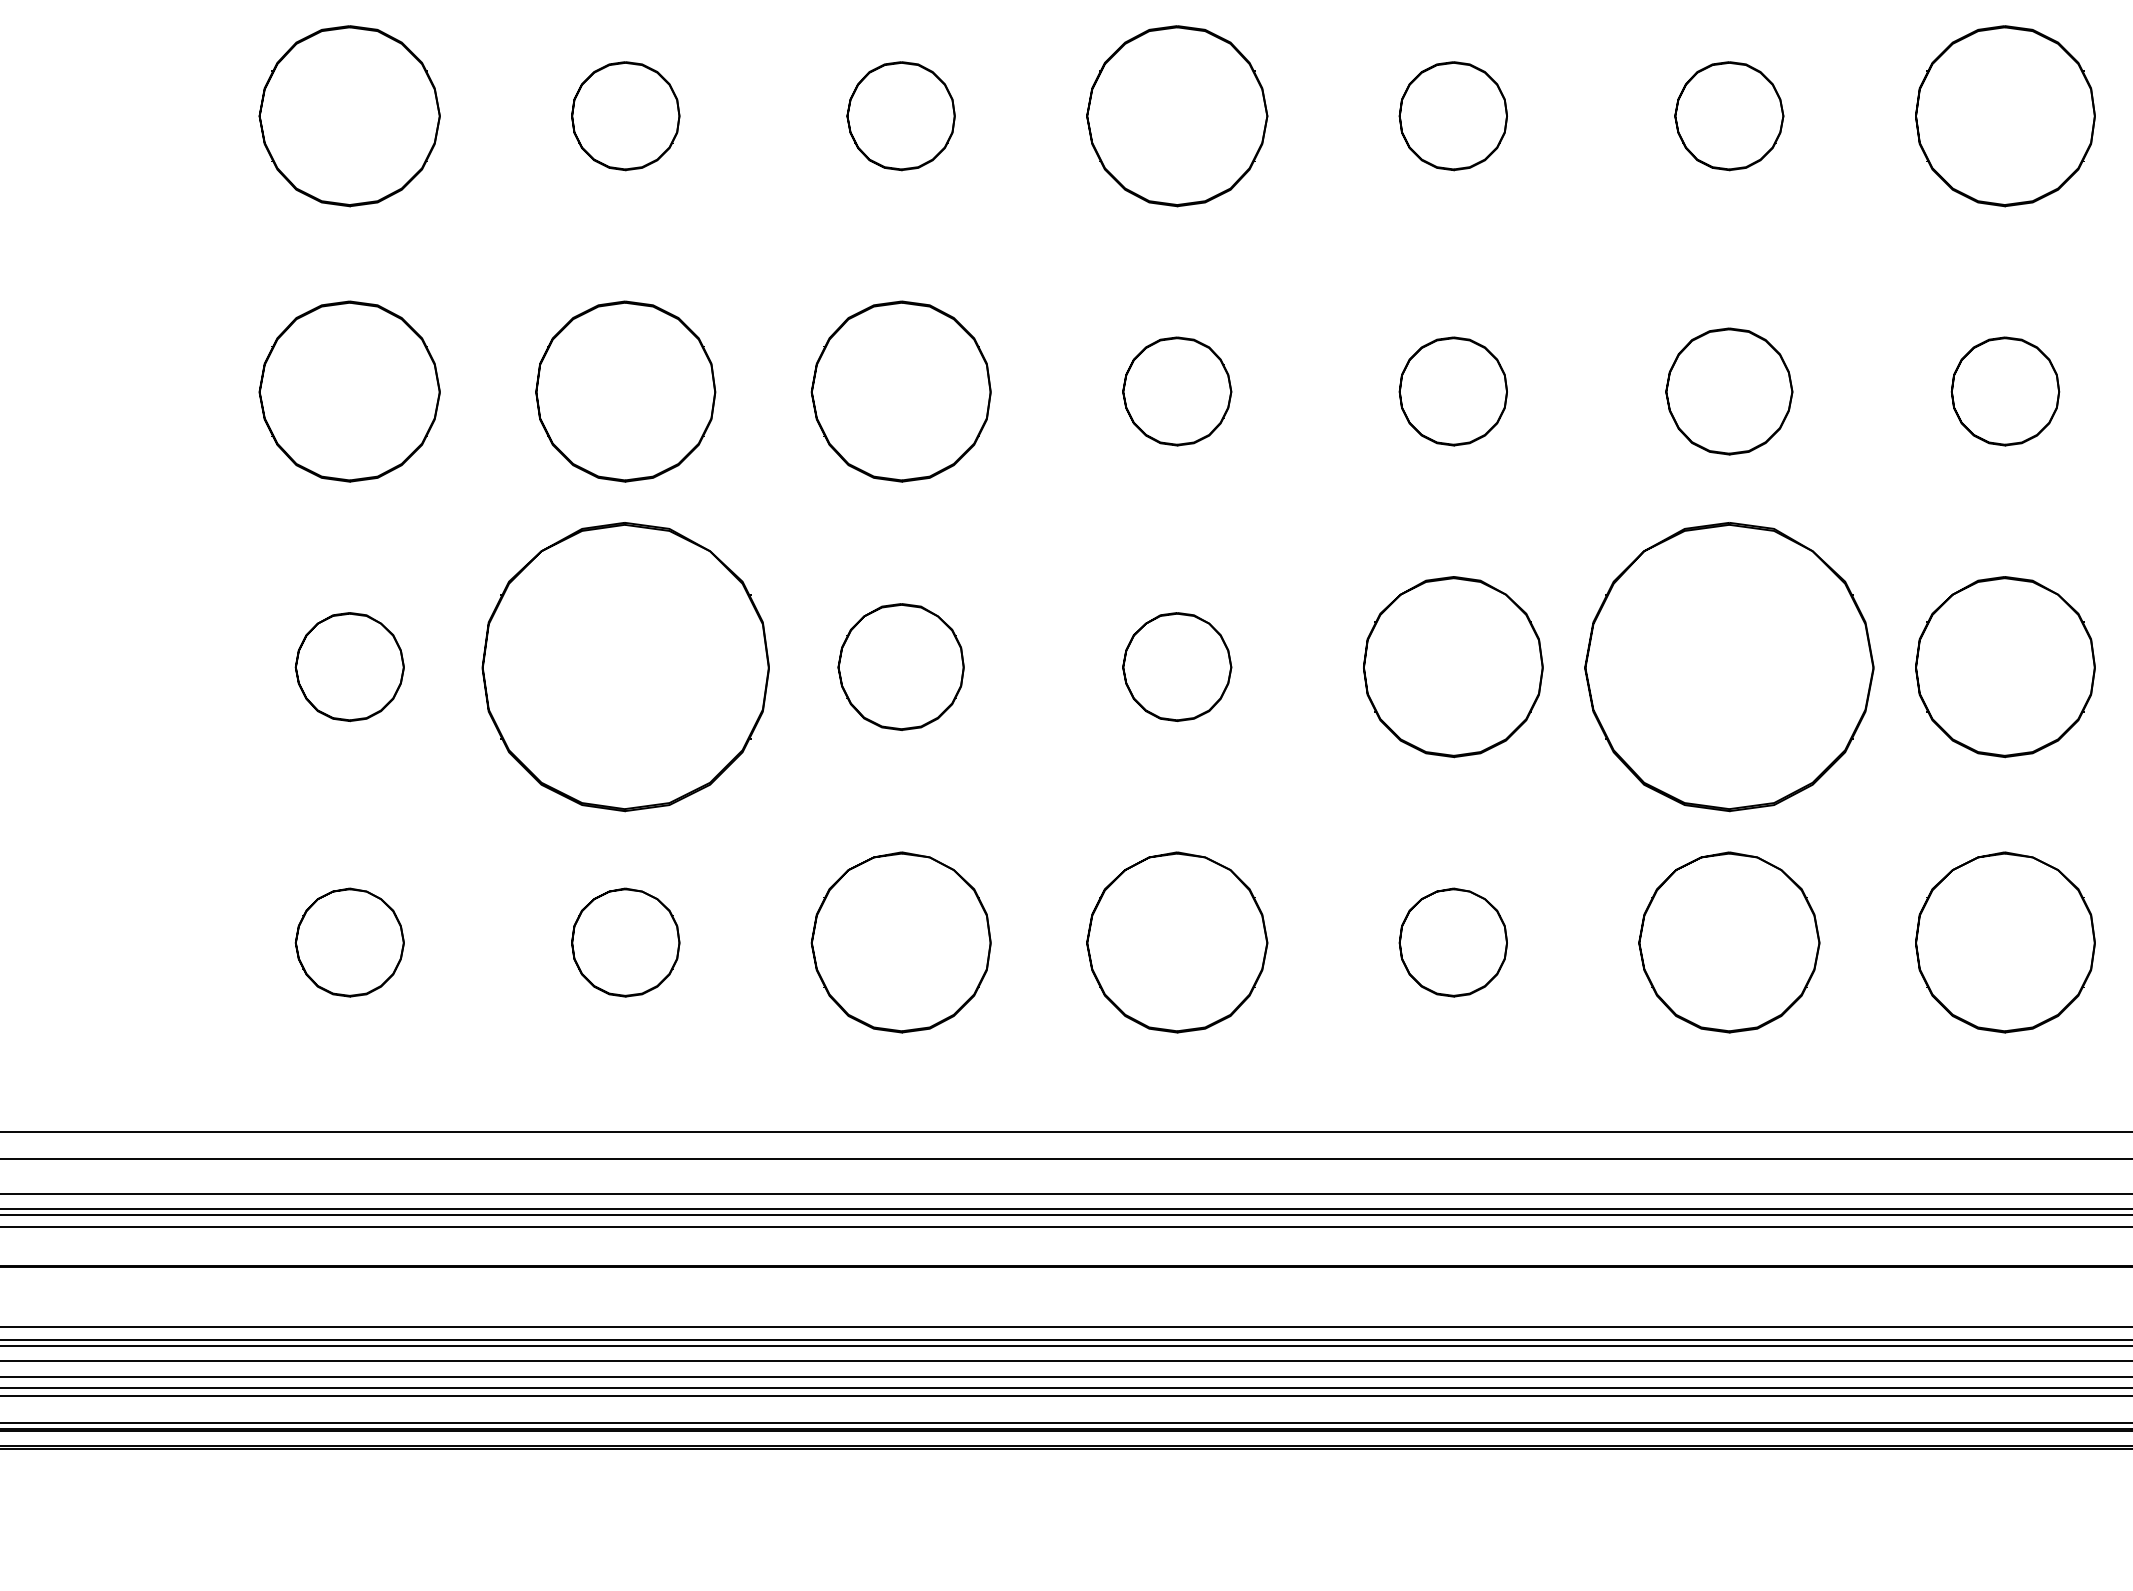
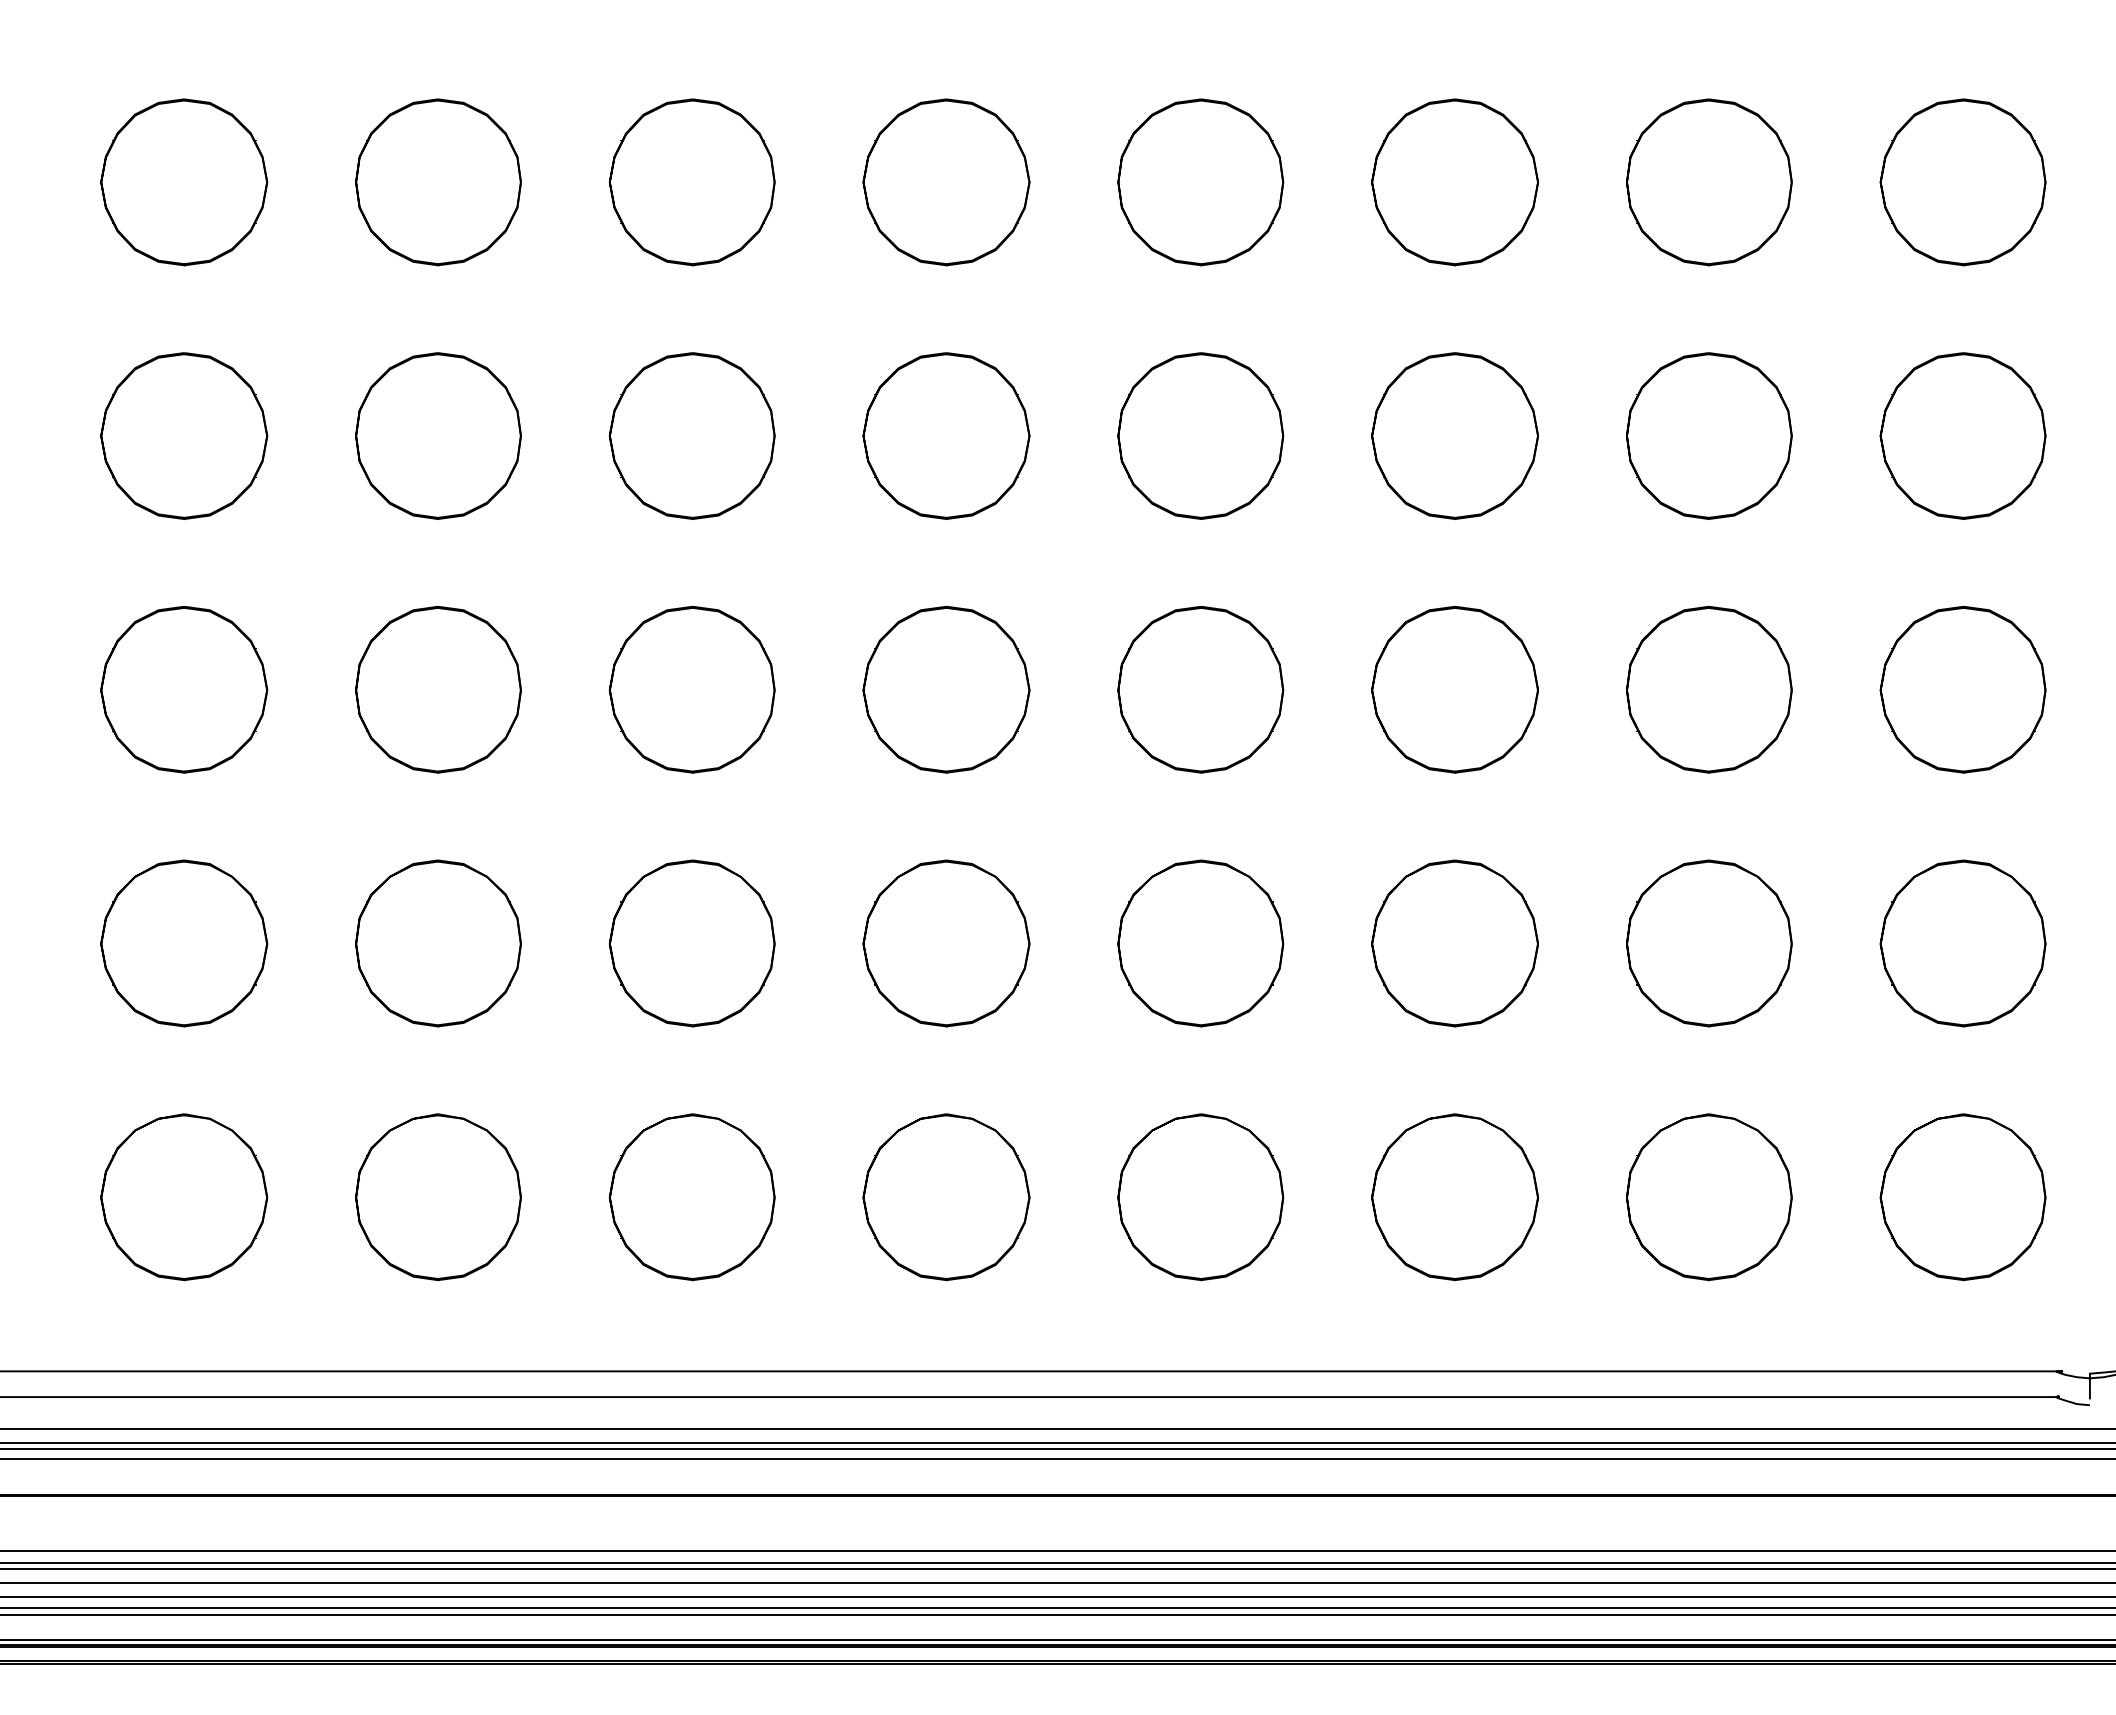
part: (625, 115) -> (438, 435), size x1.67
part: (900, 115) -> (691, 435), size x1.67
part: (1453, 115) -> (1200, 435), size x1.67
part: (1728, 115) -> (1454, 435), size x1.67
part: (1177, 391) -> (946, 689), size x1.67
part: (1453, 391) -> (1200, 689), size x1.67
part: (1728, 391) -> (1454, 689), size x1.43
part: (2005, 391) -> (1709, 689), size x1.67
part: (350, 667) -> (184, 943), size x1.67
part: (625, 667) -> (438, 943), size x0.62
part: (900, 667) -> (691, 943), size x1.43
part: (1177, 667) -> (946, 943), size x1.67
part: (1728, 667) -> (1454, 943), size x0.62
part: (350, 942) -> (184, 1197), size x1.67
part: (625, 942) -> (438, 1197), size x1.67
part: (1453, 942) -> (1200, 1197), size x1.67

